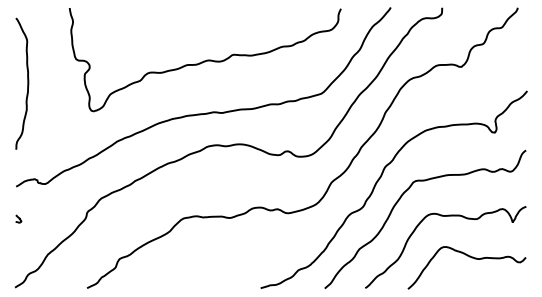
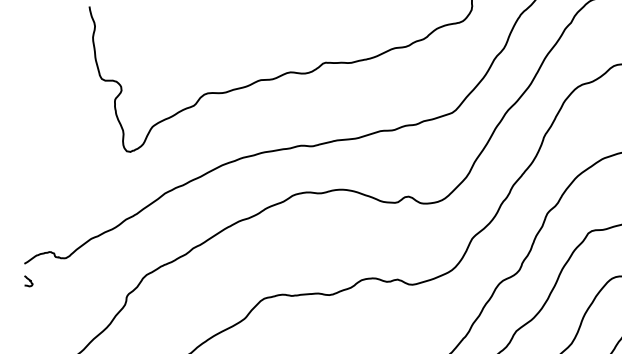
curve: (27, 83) -> (34, 116), removed
curve: (18, 218) -> (28, 280), moved

